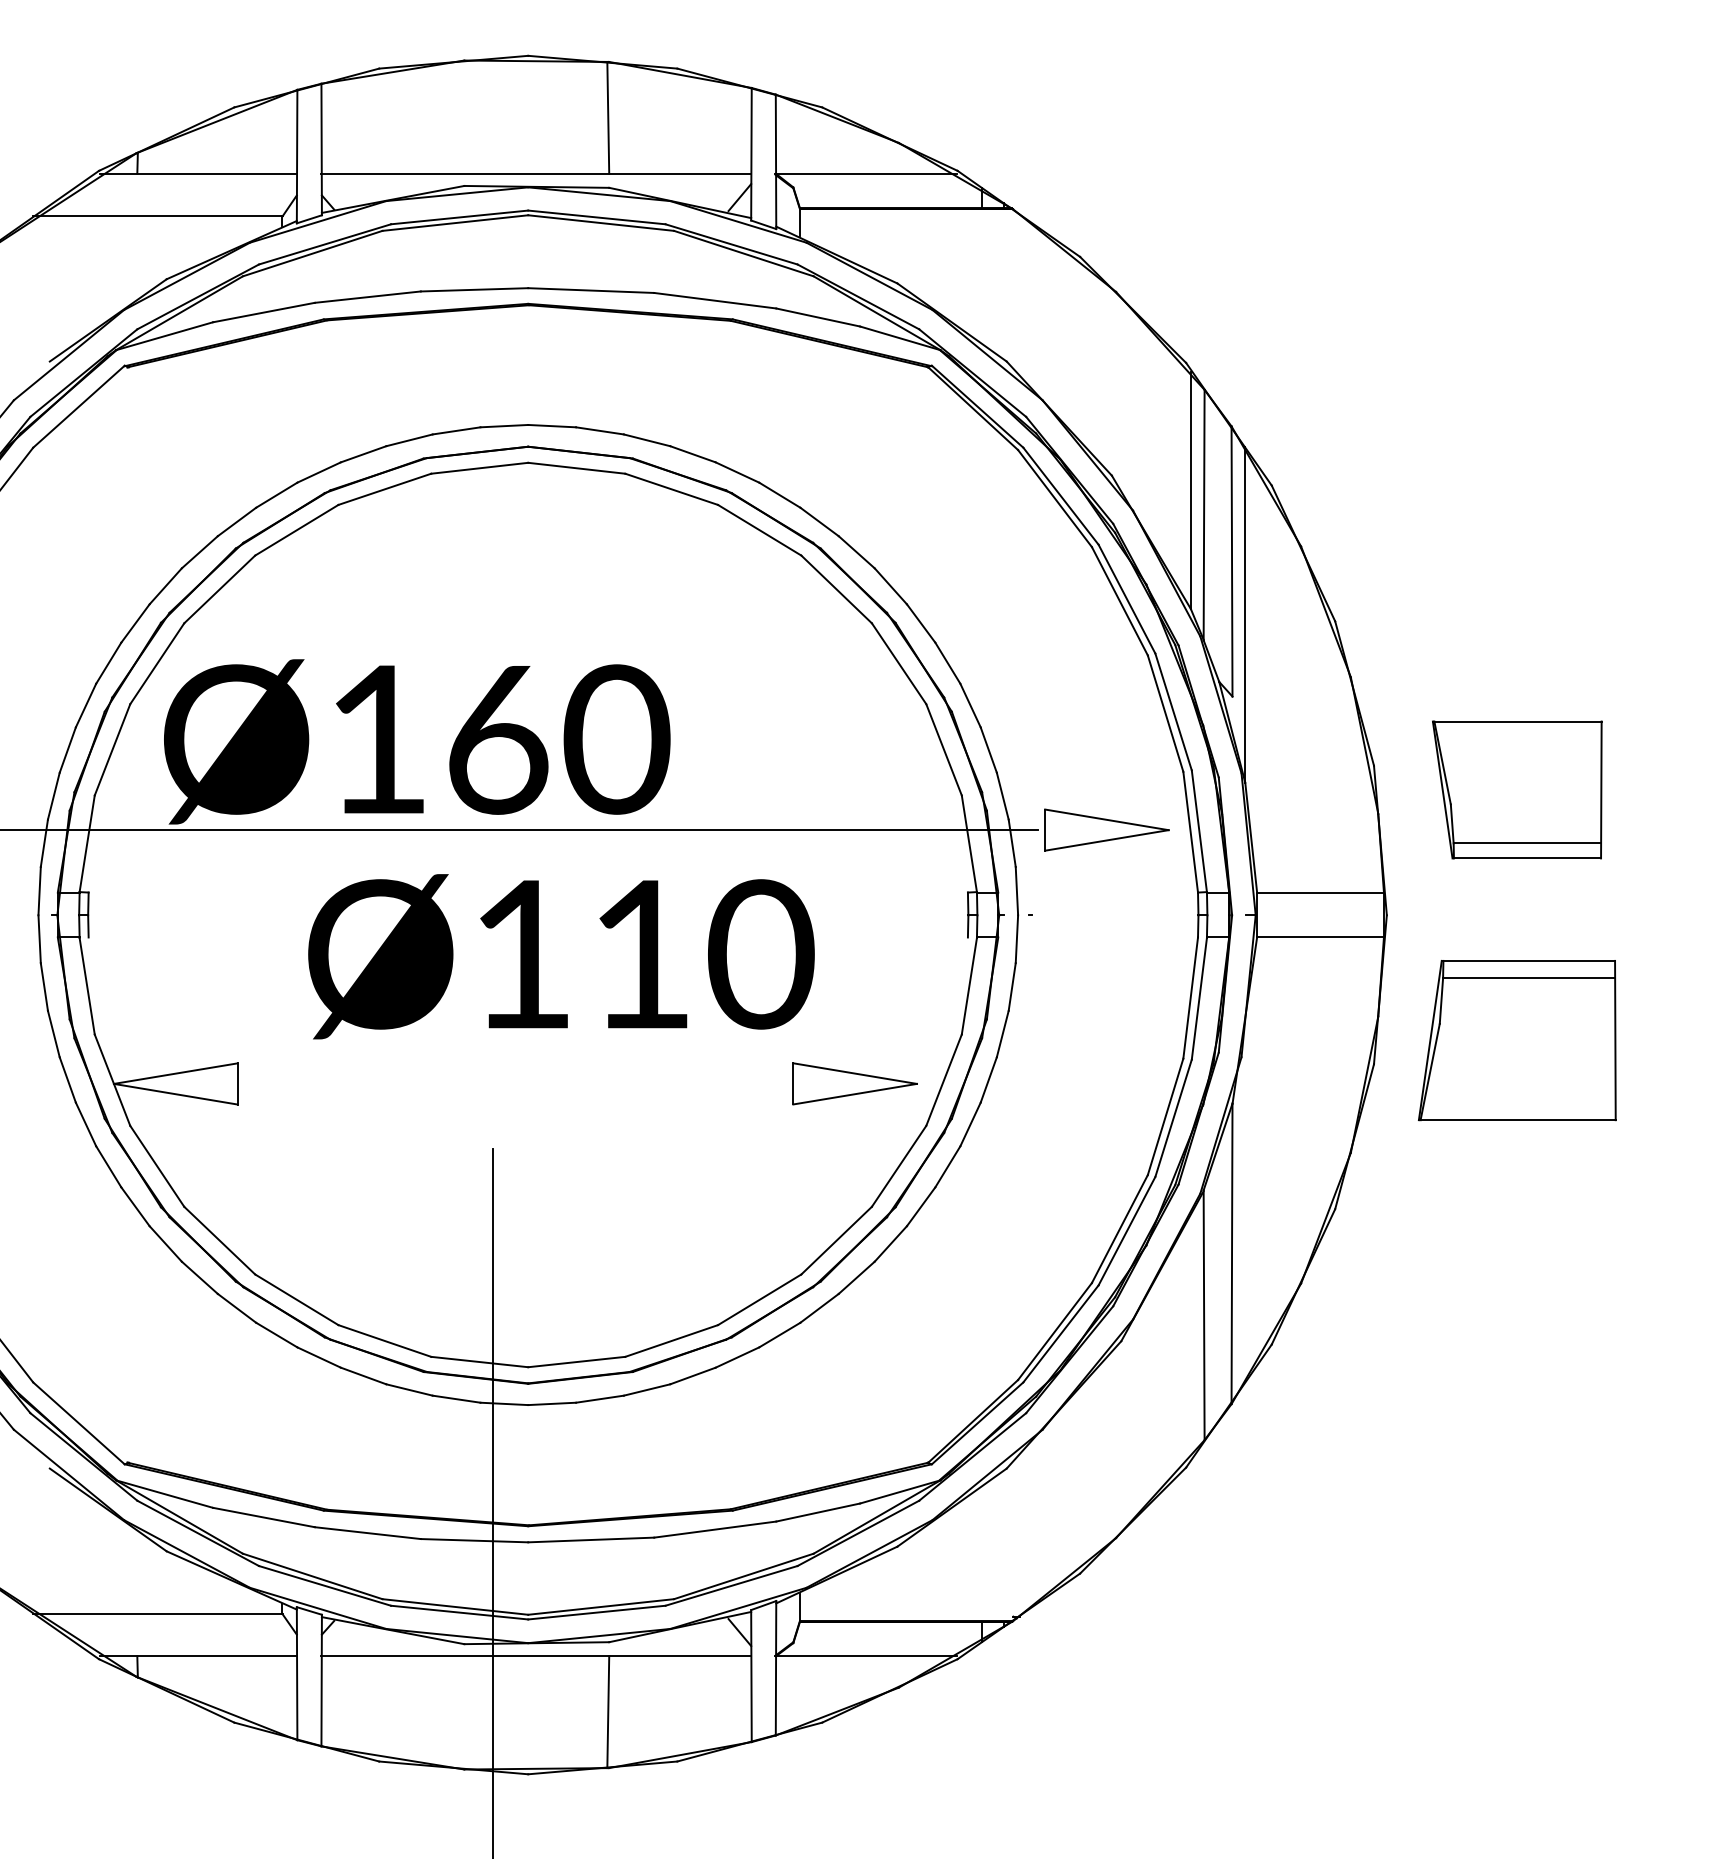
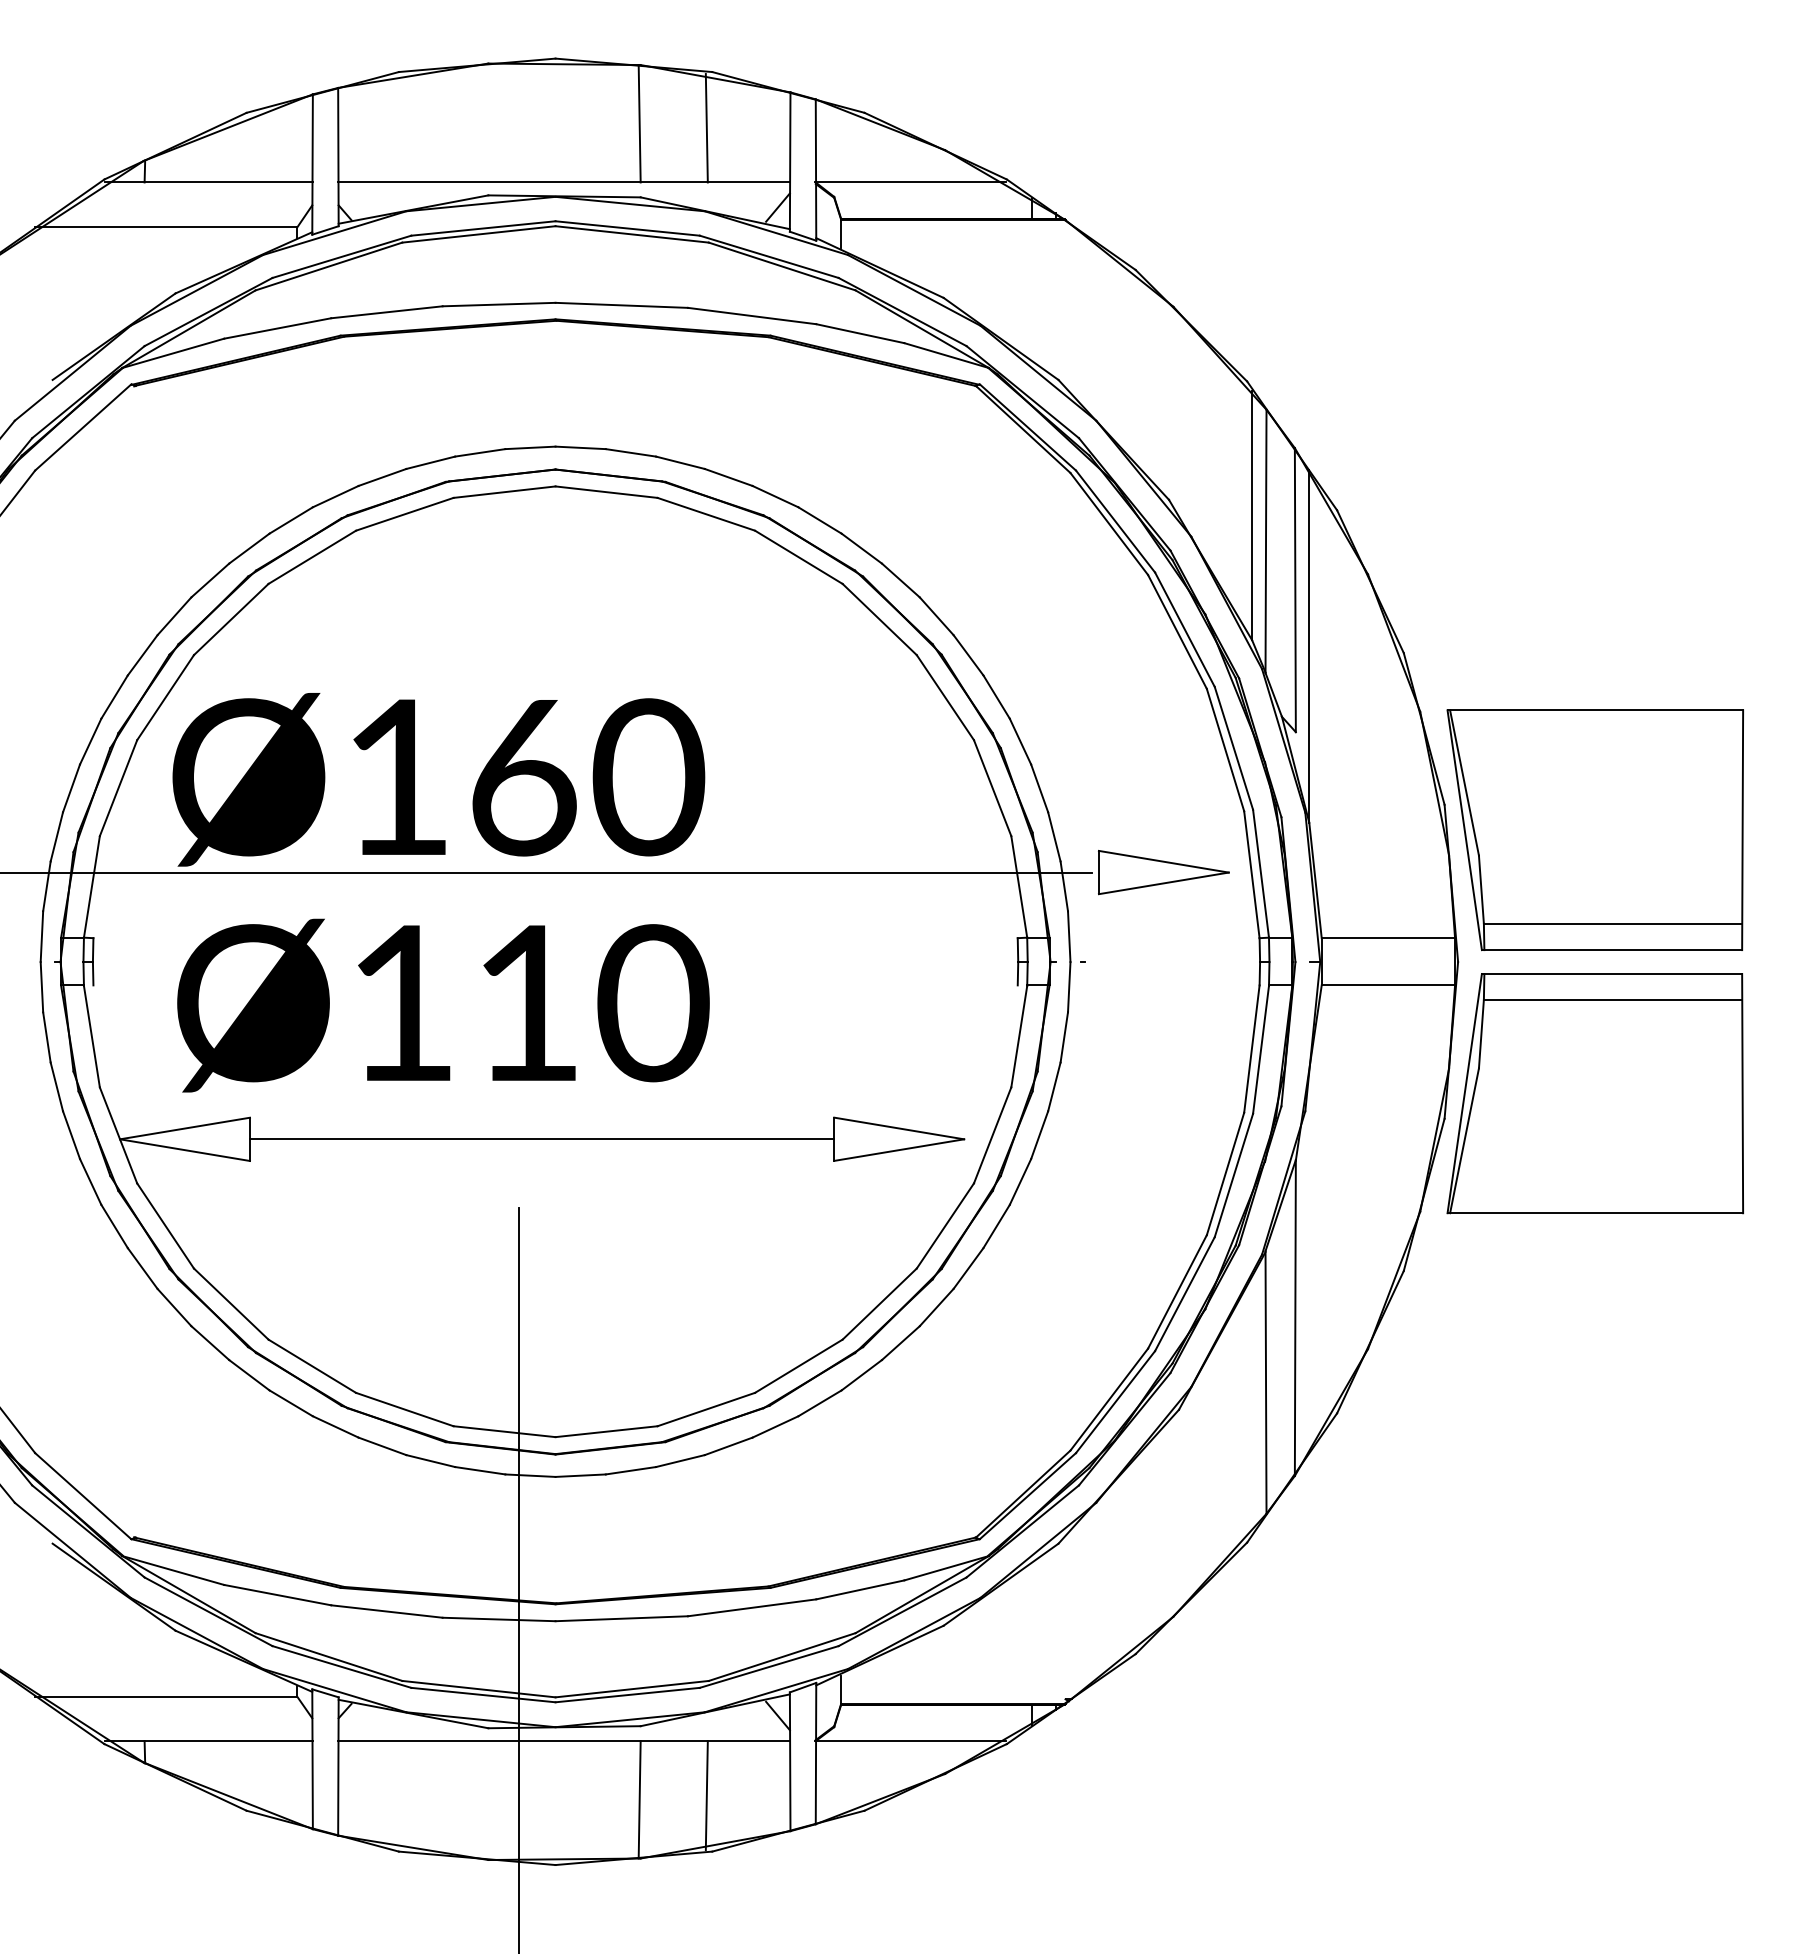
line: (671, 122) -> (706, 128), added
part: (1516, 790) -> (1594, 830), size x1.67
text: (561, 956) -> (443, 1005), moved
part: (1516, 1040) -> (1594, 1093), size x1.43
line: (515, 1084) -> (542, 1139), added
line: (671, 1708) -> (706, 1795), added

